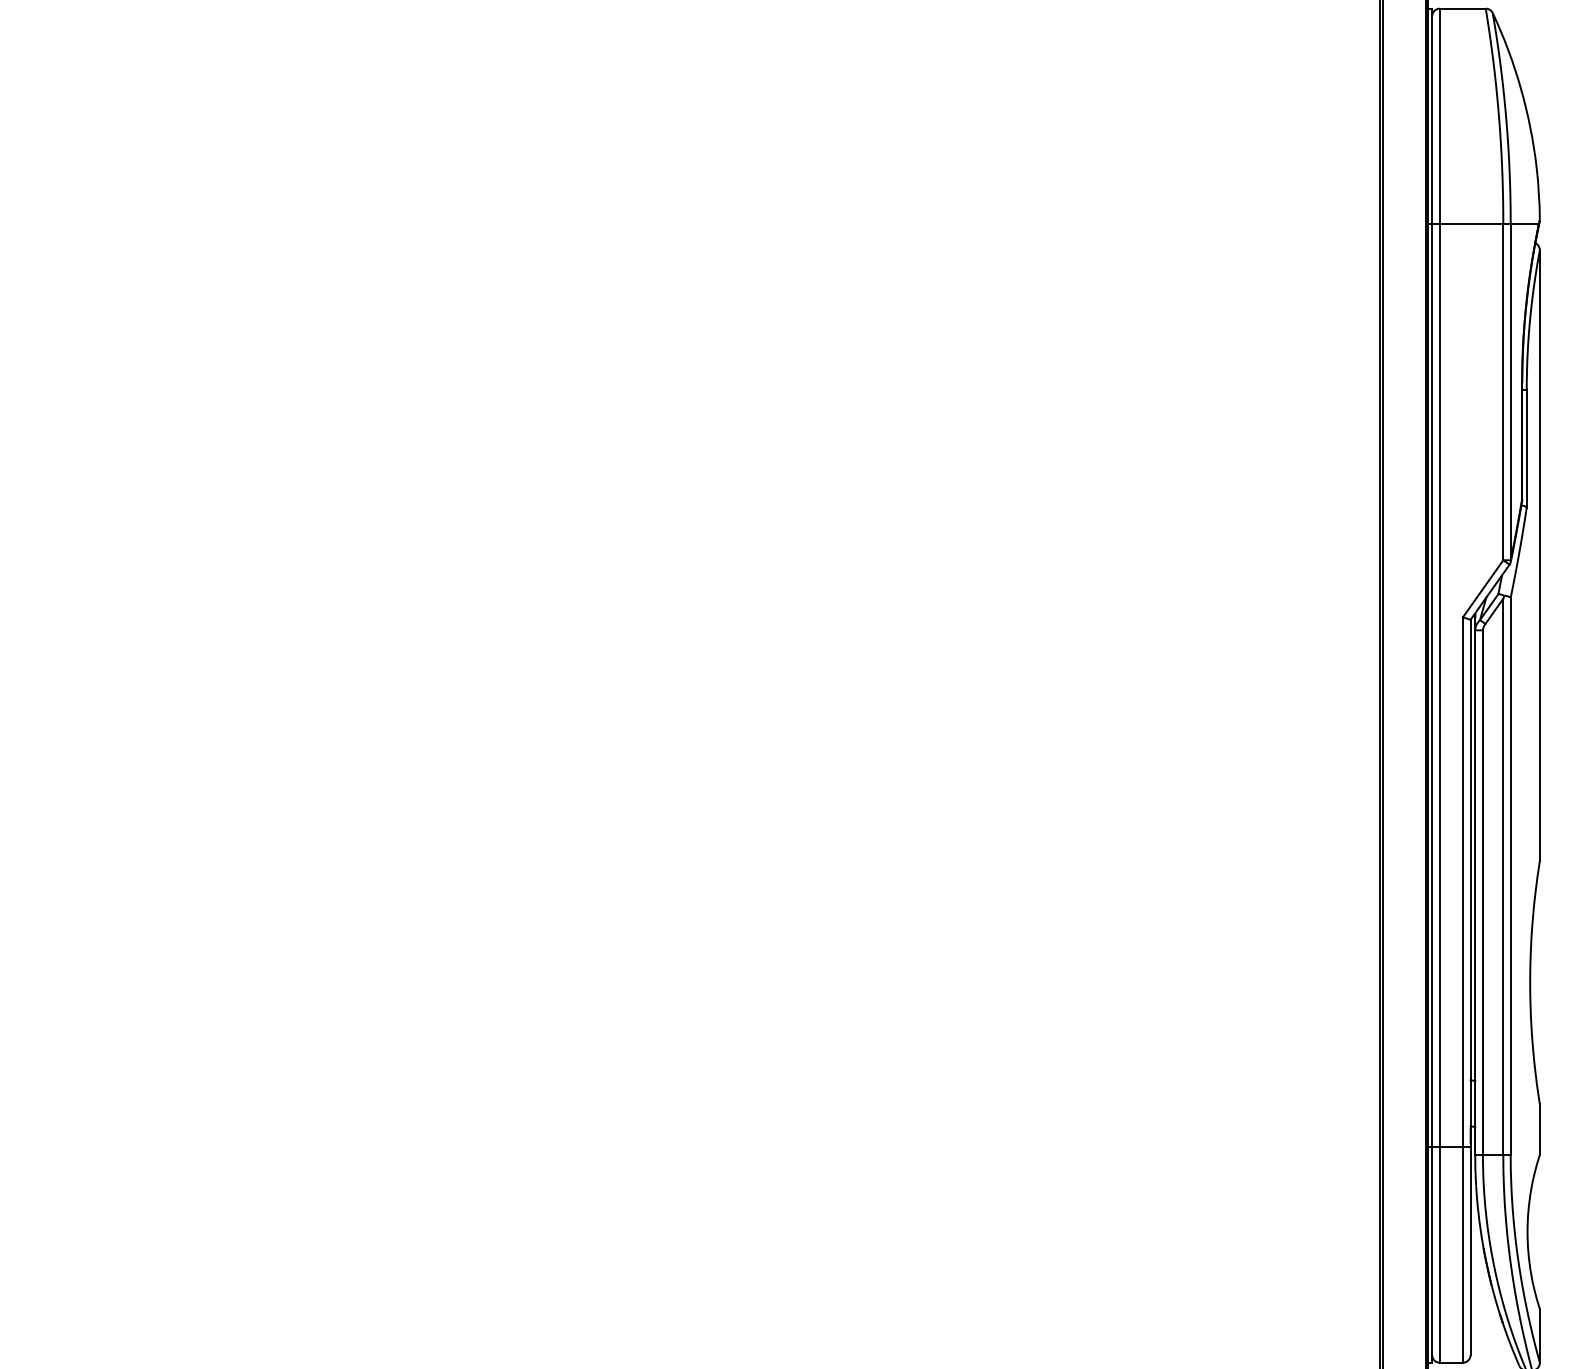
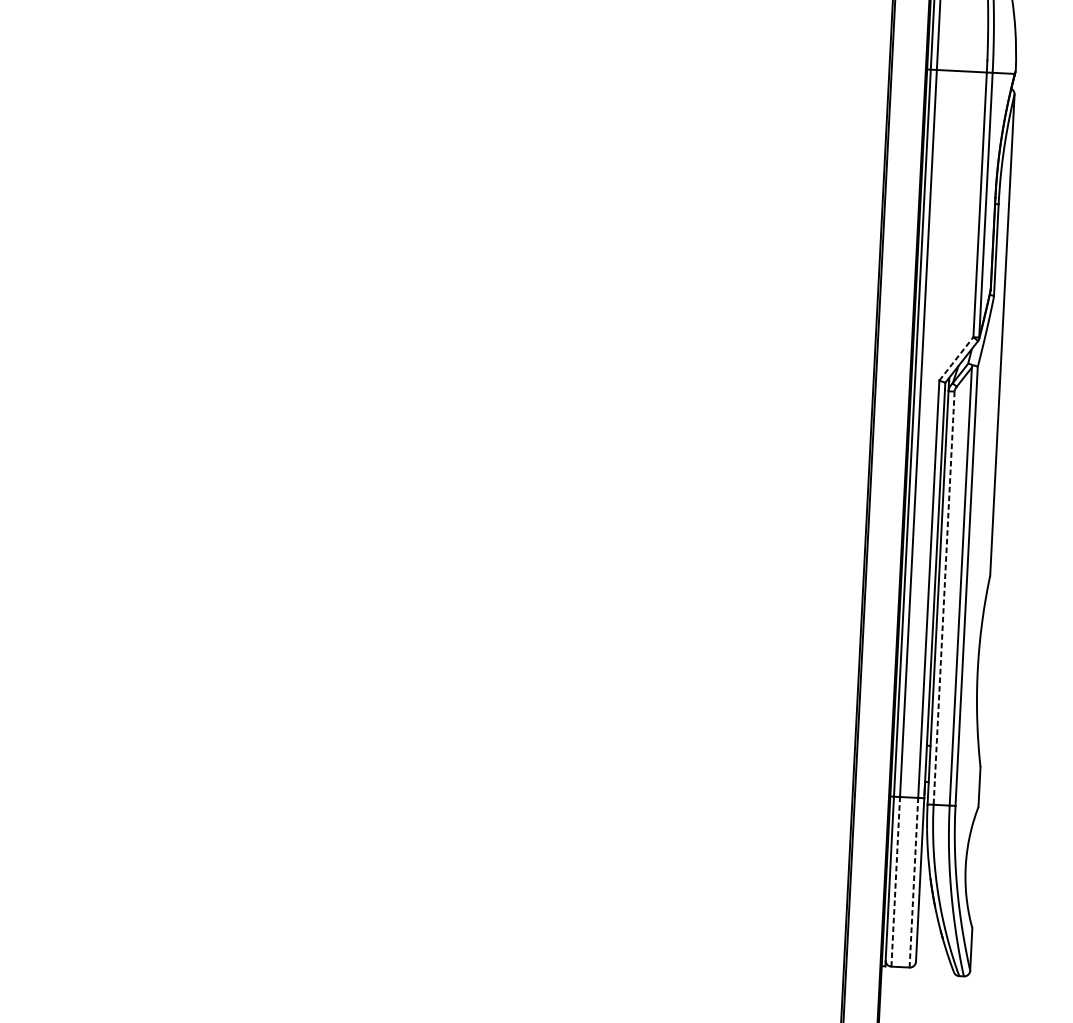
line: (1483, 588) -> (956, 358), solid -> dashed
line: (1482, 893) -> (943, 598), solid -> dashed
line: (1439, 1255) -> (895, 882), solid -> dashed
line: (1462, 1255) -> (913, 883), solid -> dashed

